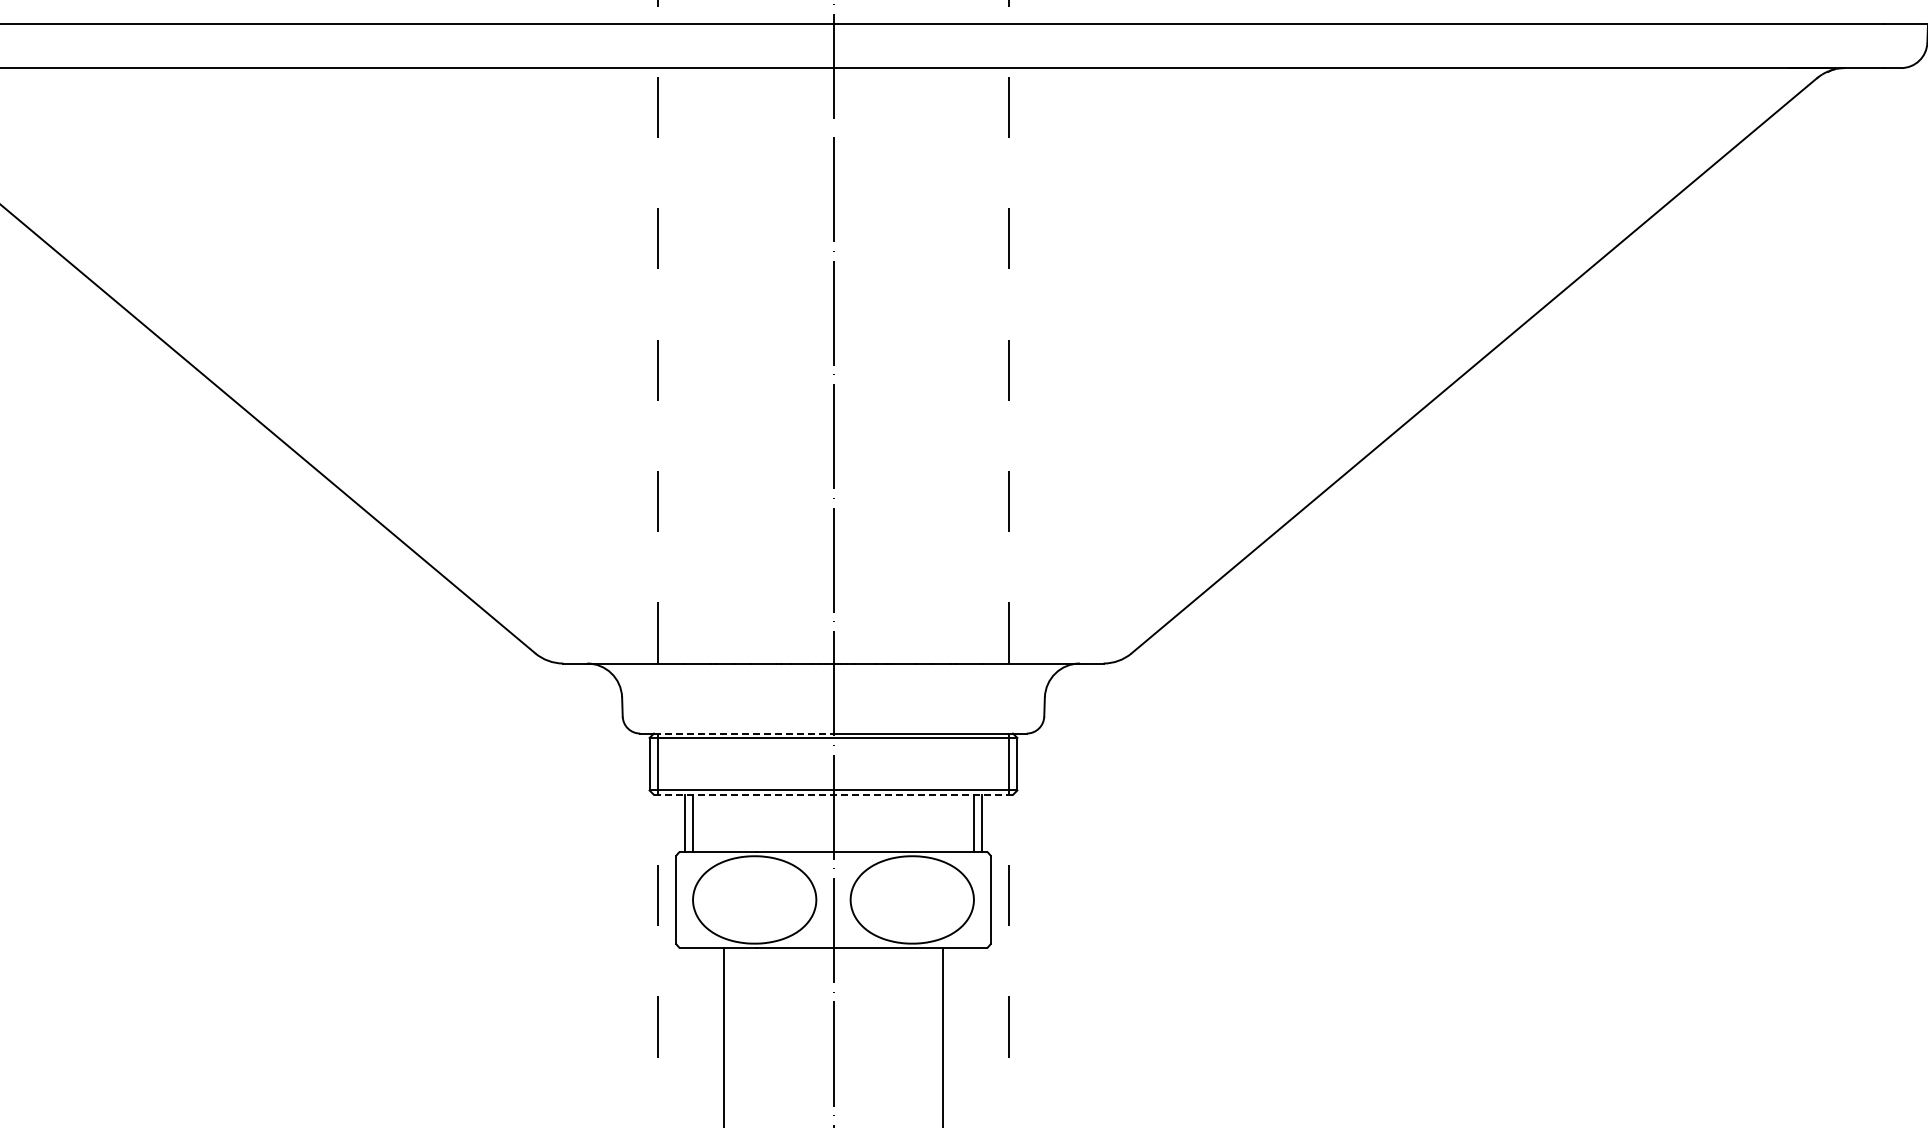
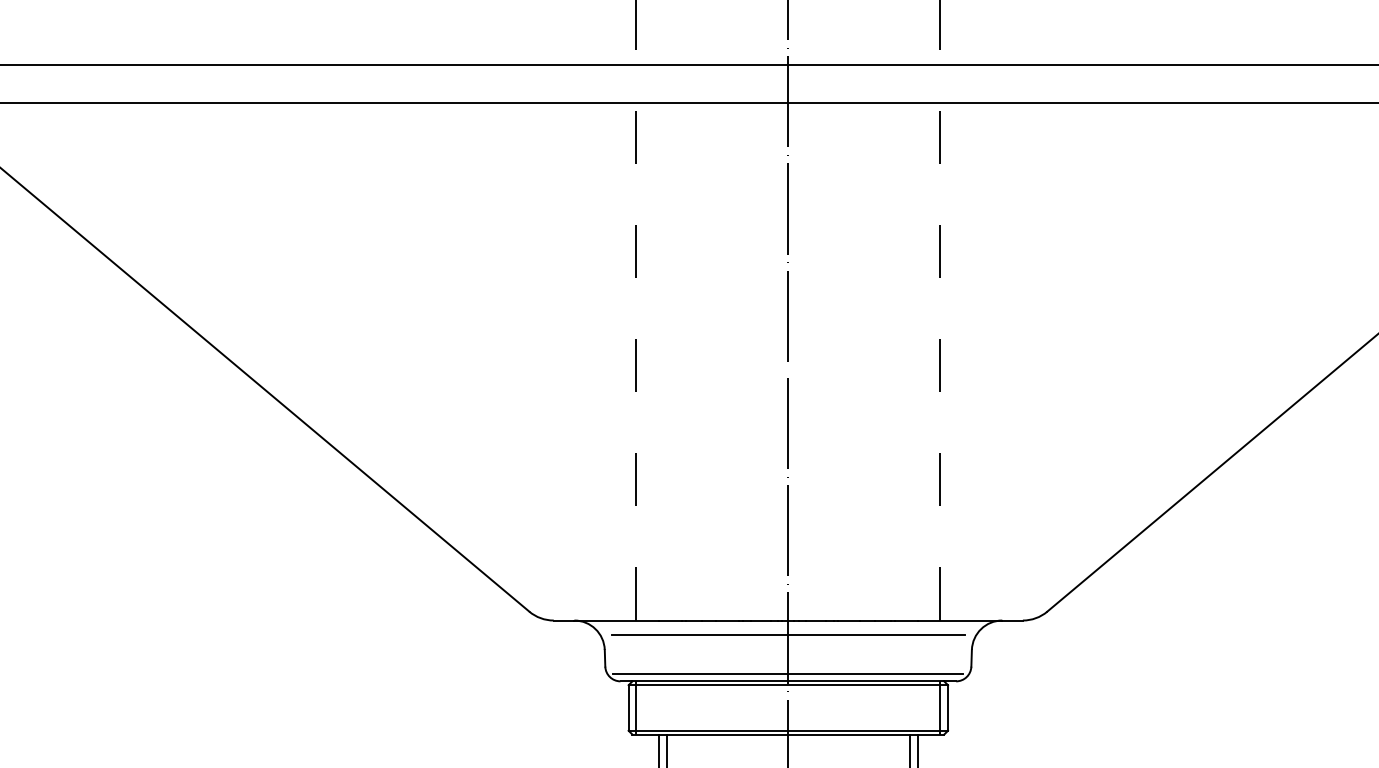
line: (833, 680) -> (788, 635), added
line: (833, 725) -> (788, 674), added
line: (743, 733) -> (710, 681), dashed -> solid
line: (833, 794) -> (788, 734), dashed -> solid

